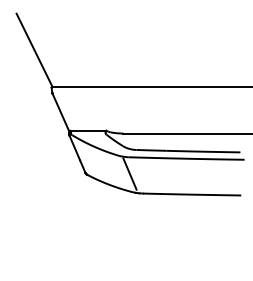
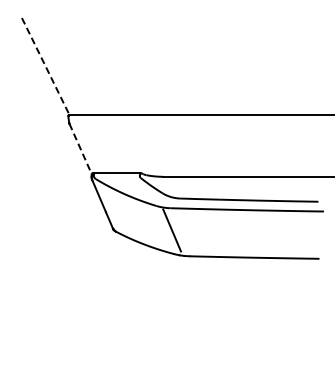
line: (35, 51) -> (46, 67), solid -> dashed
line: (60, 112) -> (80, 148), solid -> dashed

